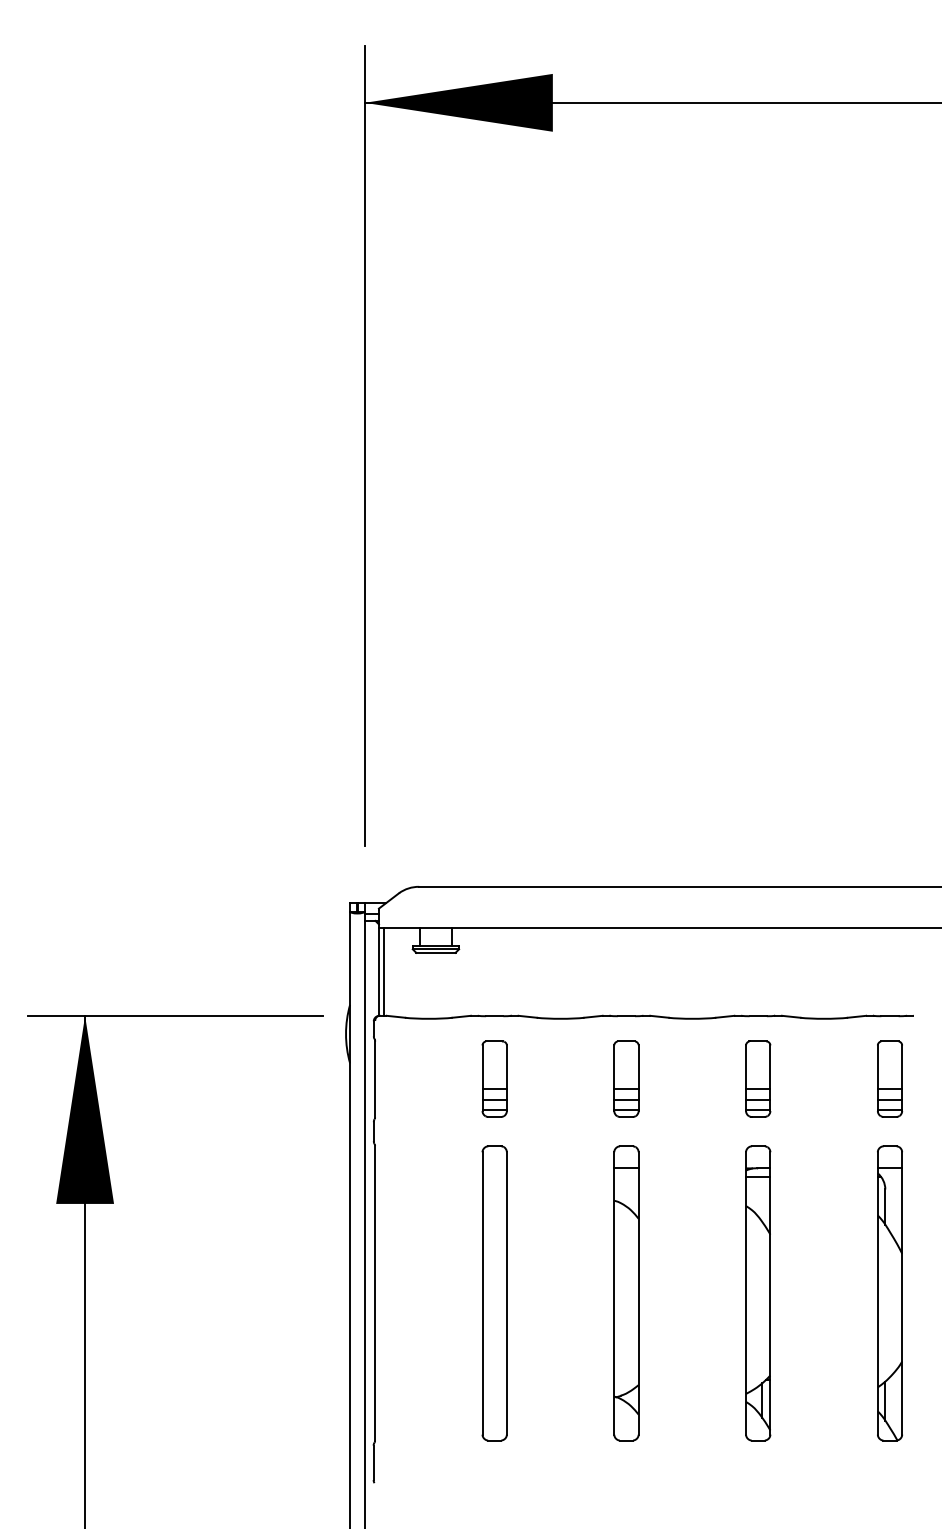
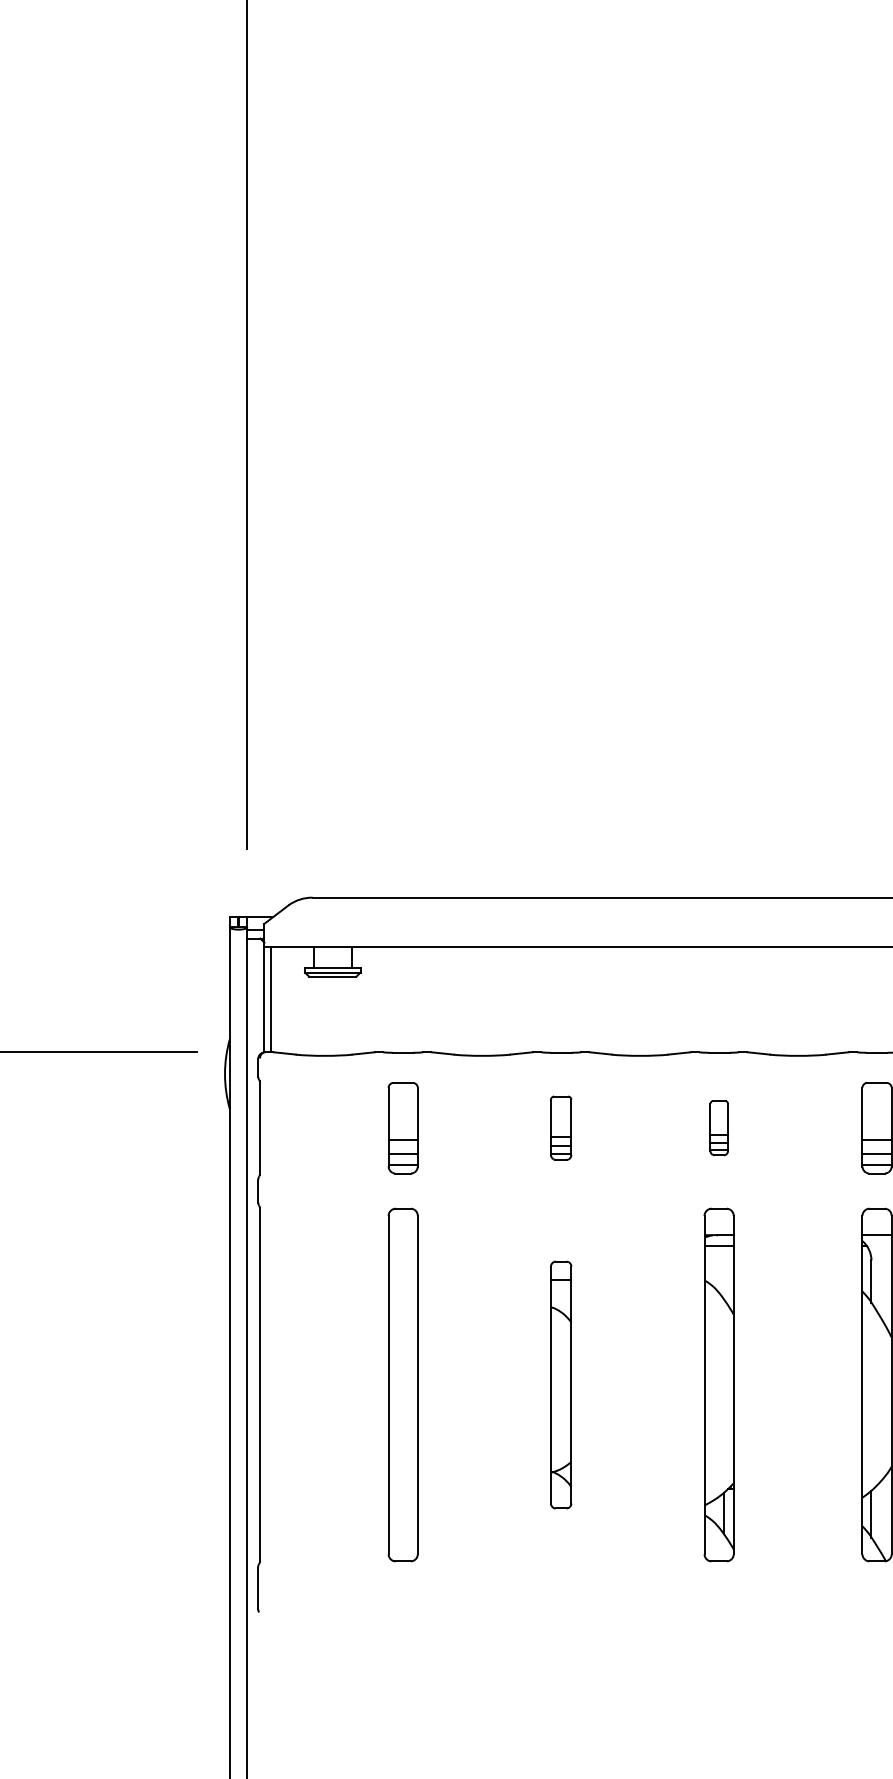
part: (626, 1078) -> (561, 1127), size x0.7
part: (758, 1078) -> (719, 1127), size x0.6
part: (626, 1293) -> (561, 1385), size x0.7

